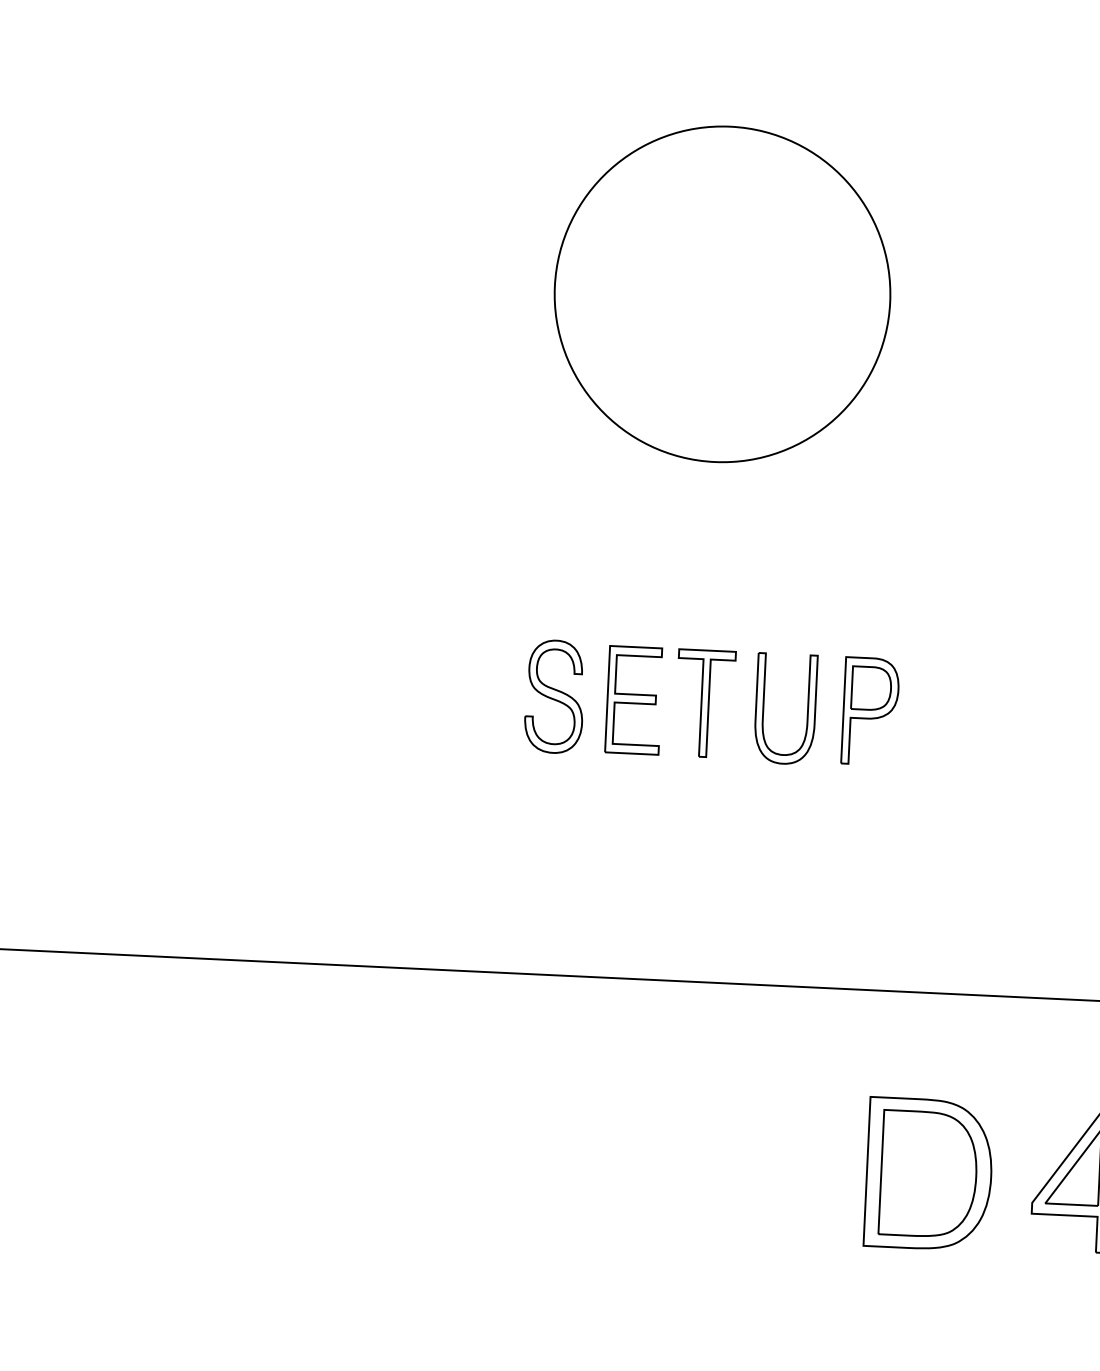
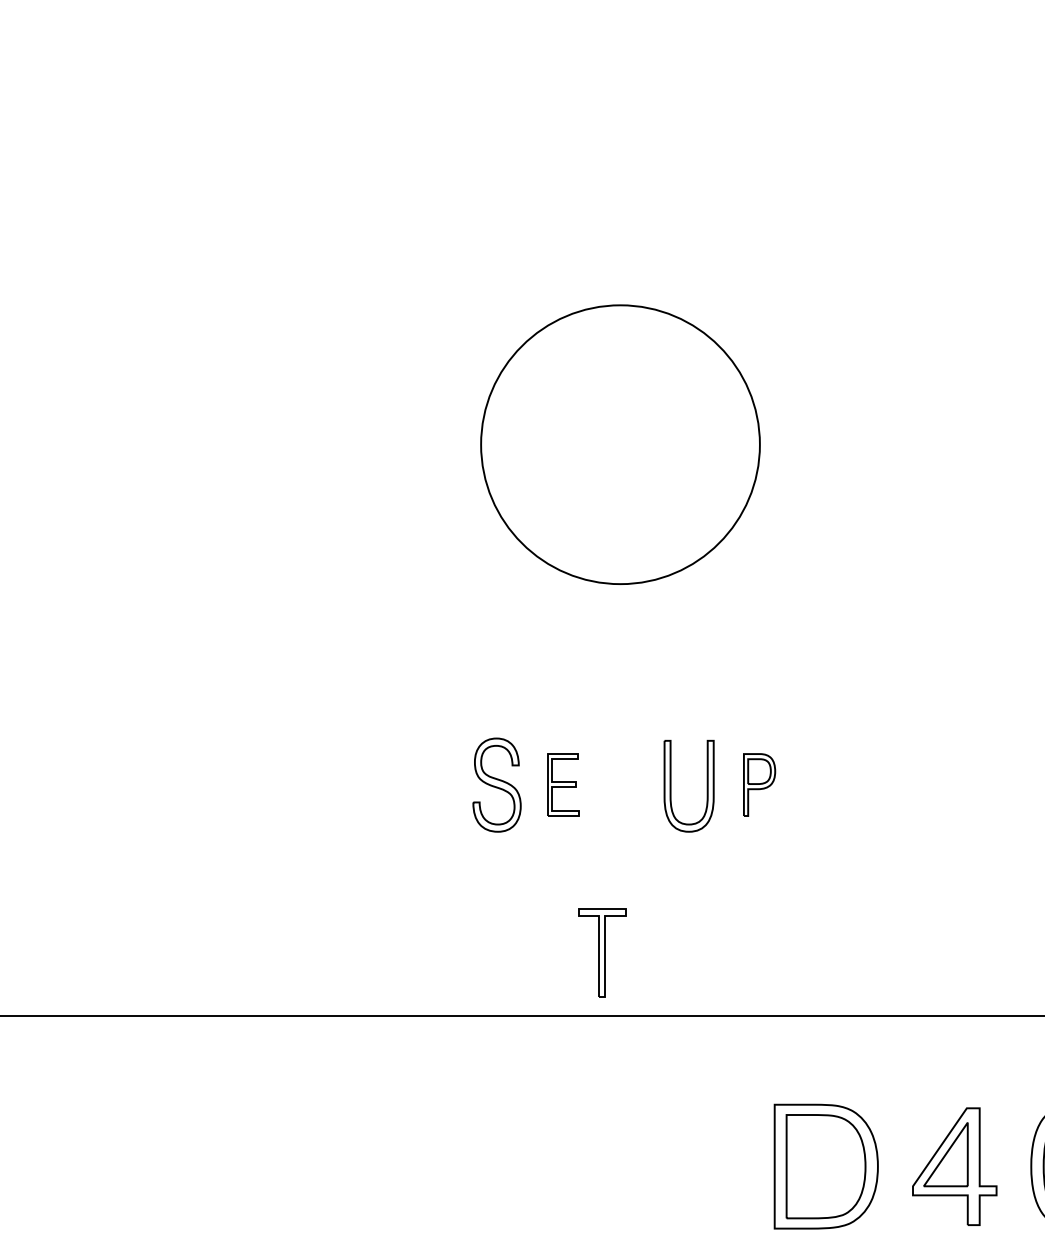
part: (633, 699) -> (562, 784), size x0.7
part: (705, 703) -> (602, 952), moved
part: (870, 710) -> (759, 784), size x0.7

